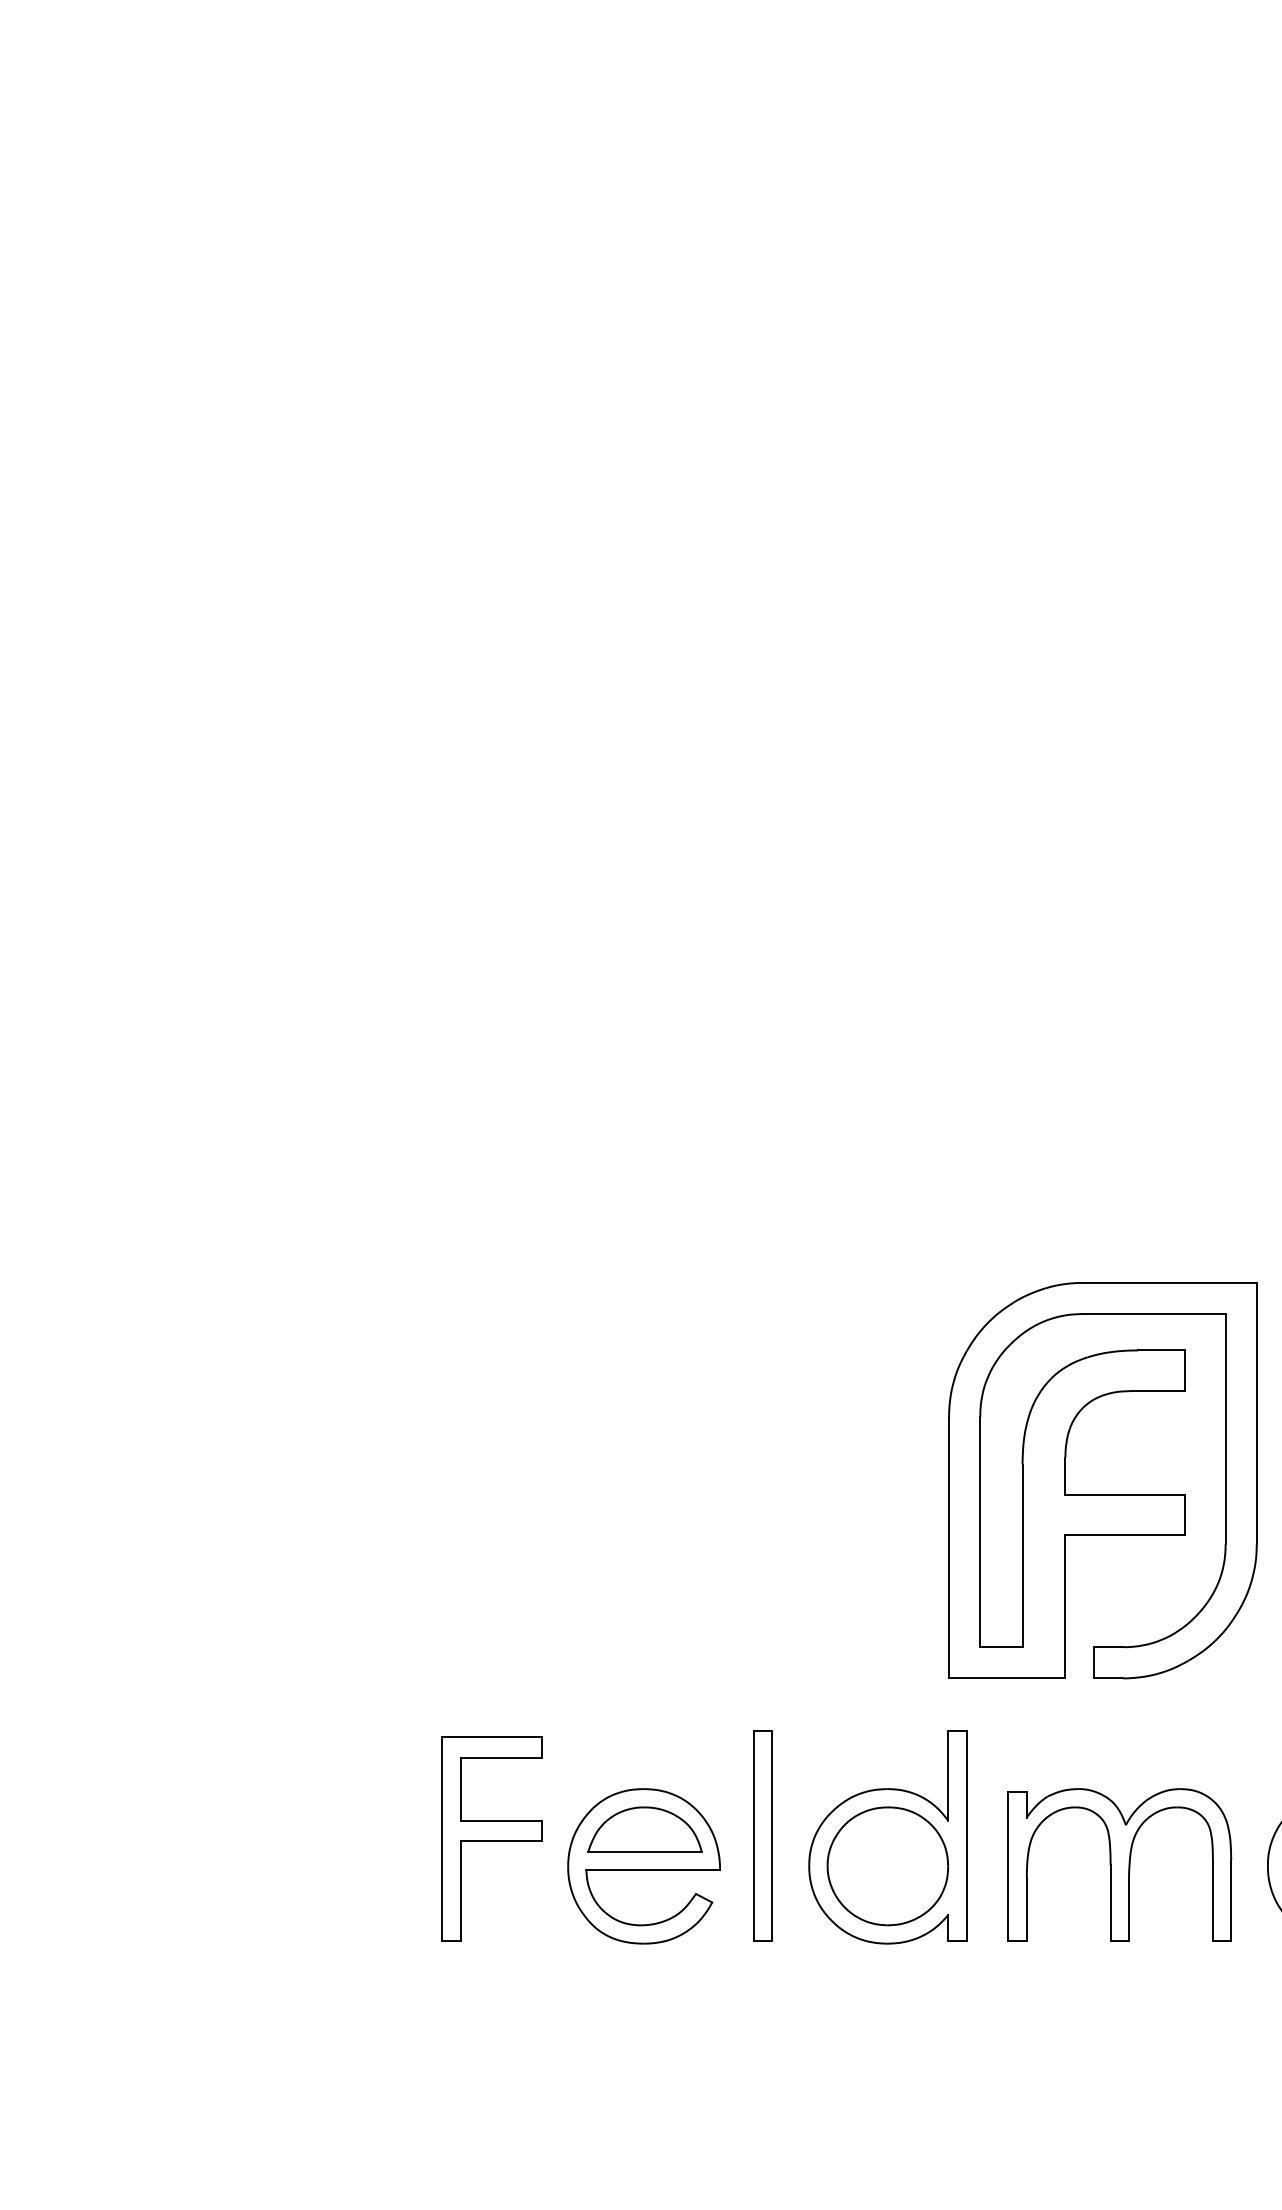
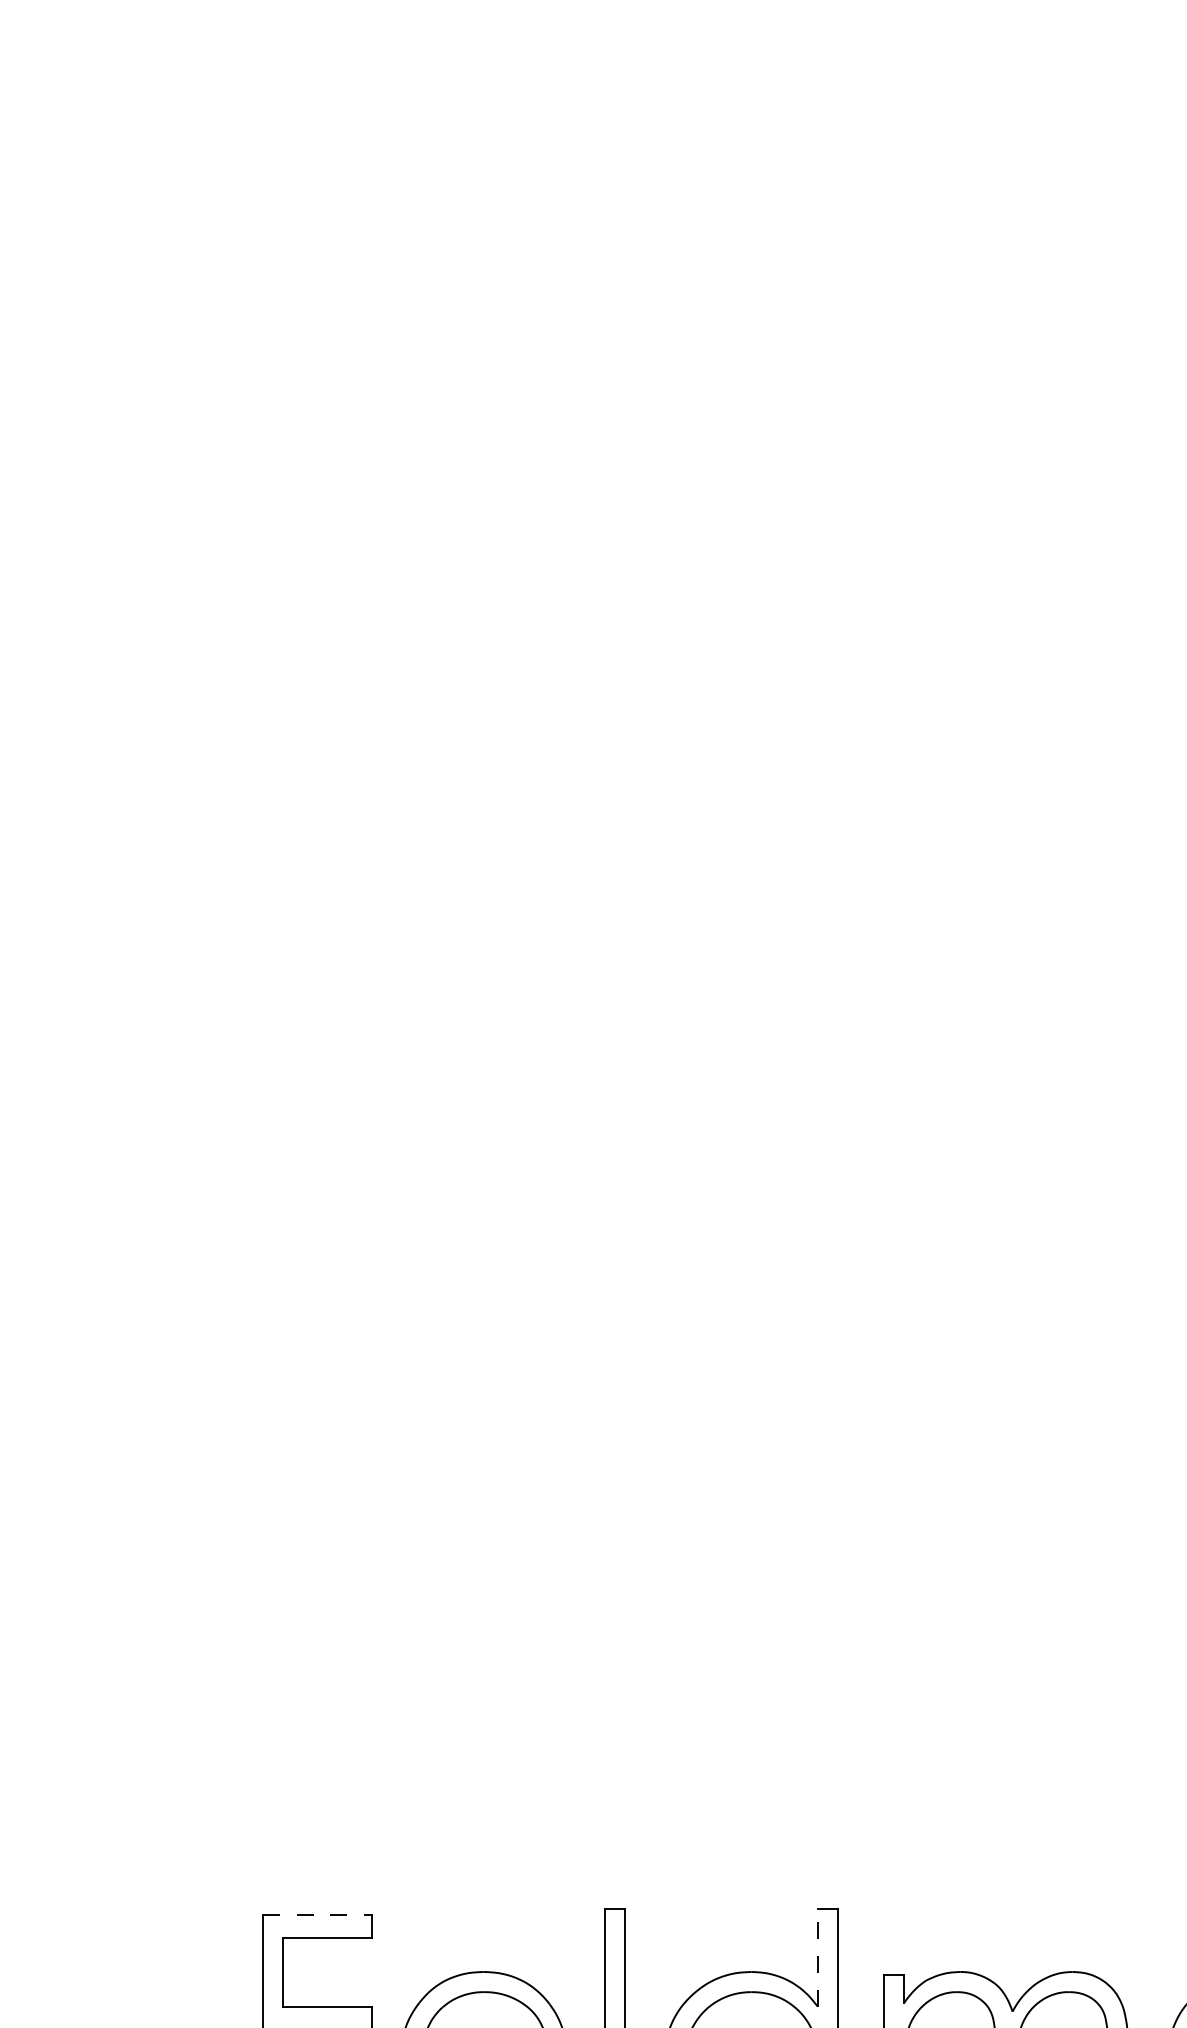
part: (1102, 1494) -> (986, 1648), removed
line: (492, 1736) -> (317, 1914), solid -> dashed
line: (948, 1775) -> (818, 1957), solid -> dashed

